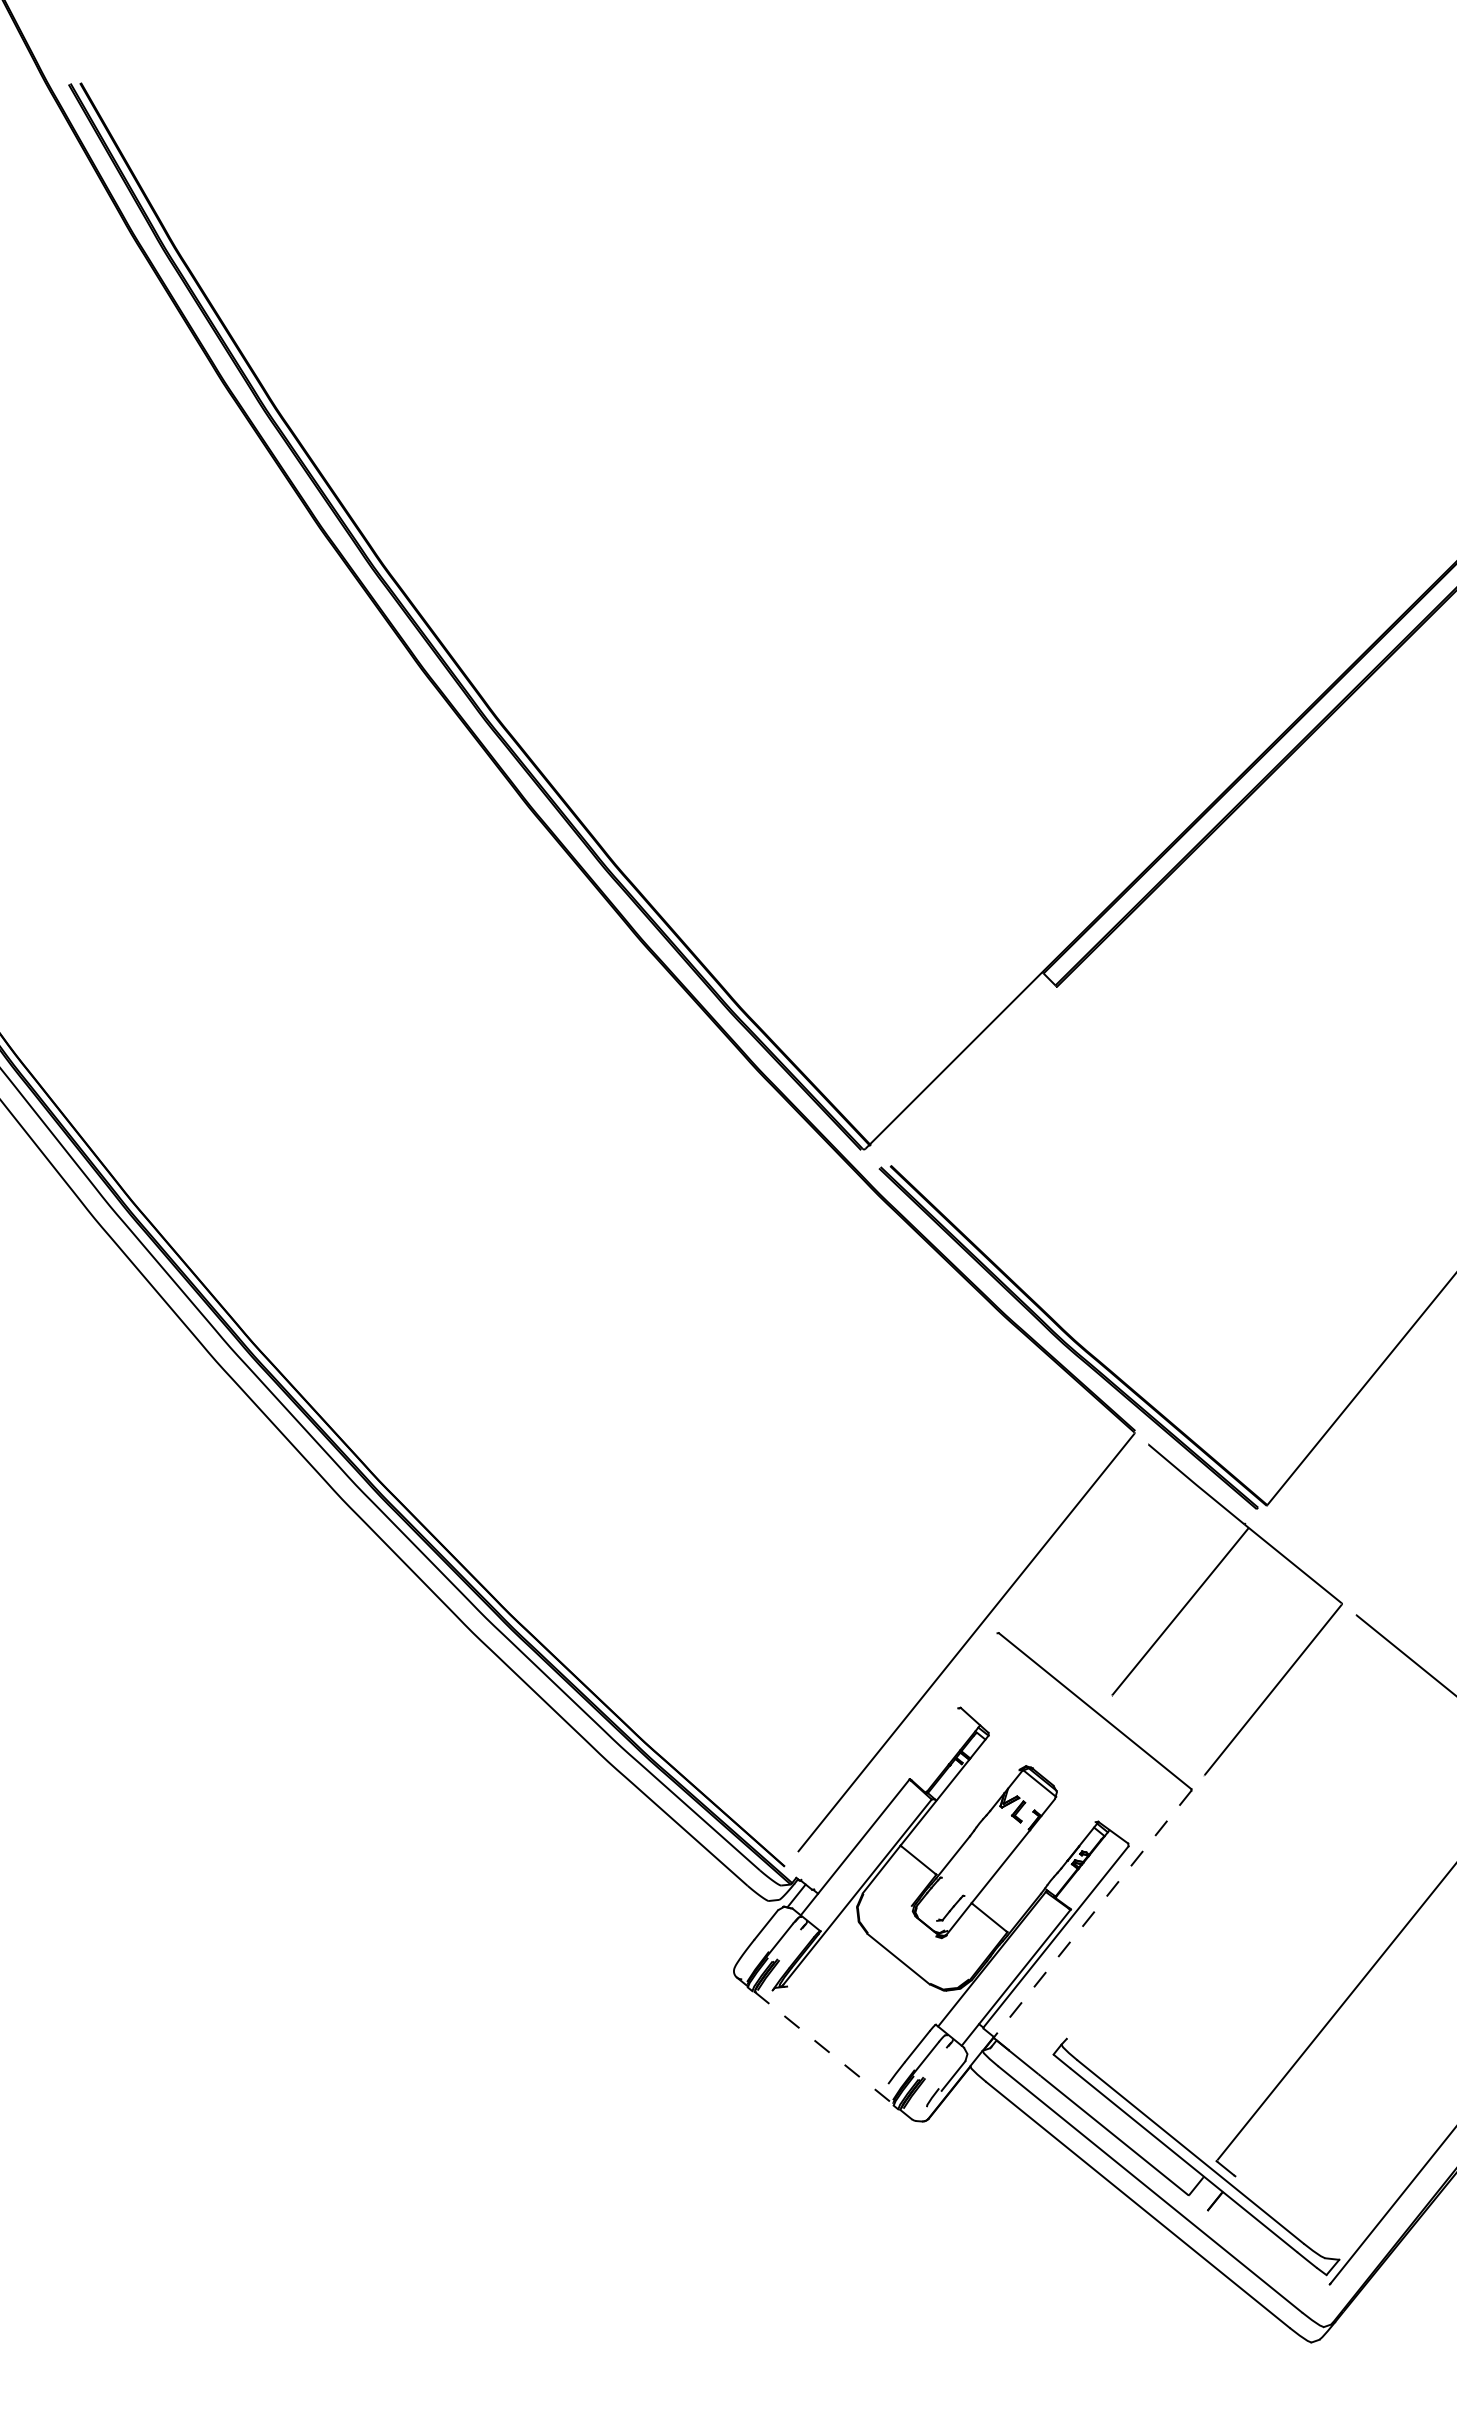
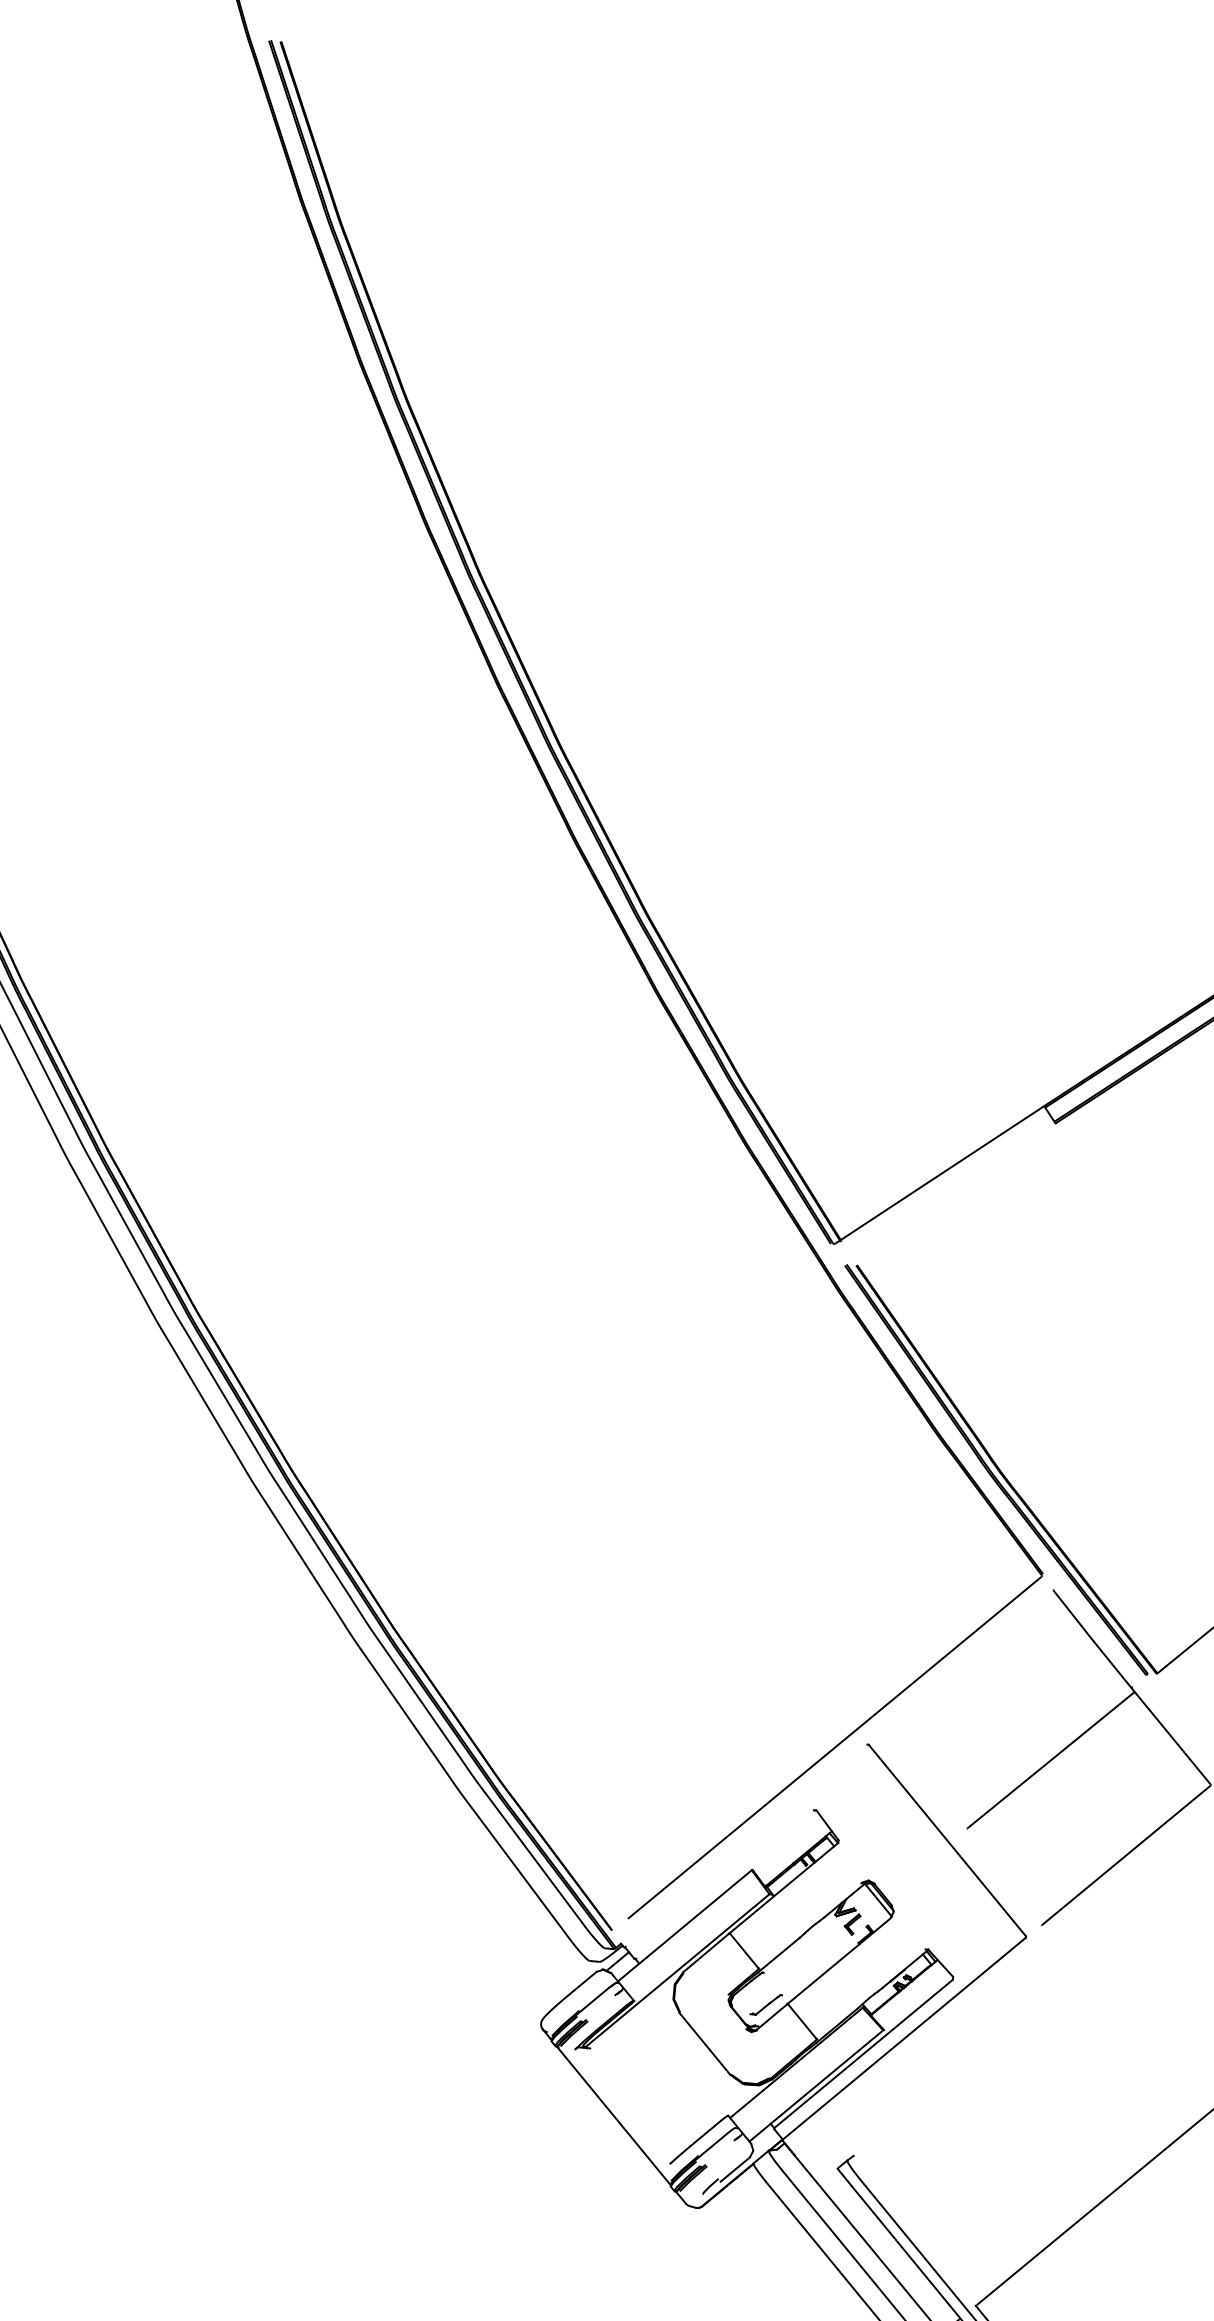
line: (1092, 1914) -> (903, 2039), dashed -> solid
line: (824, 2048) -> (614, 2116), dashed -> solid

